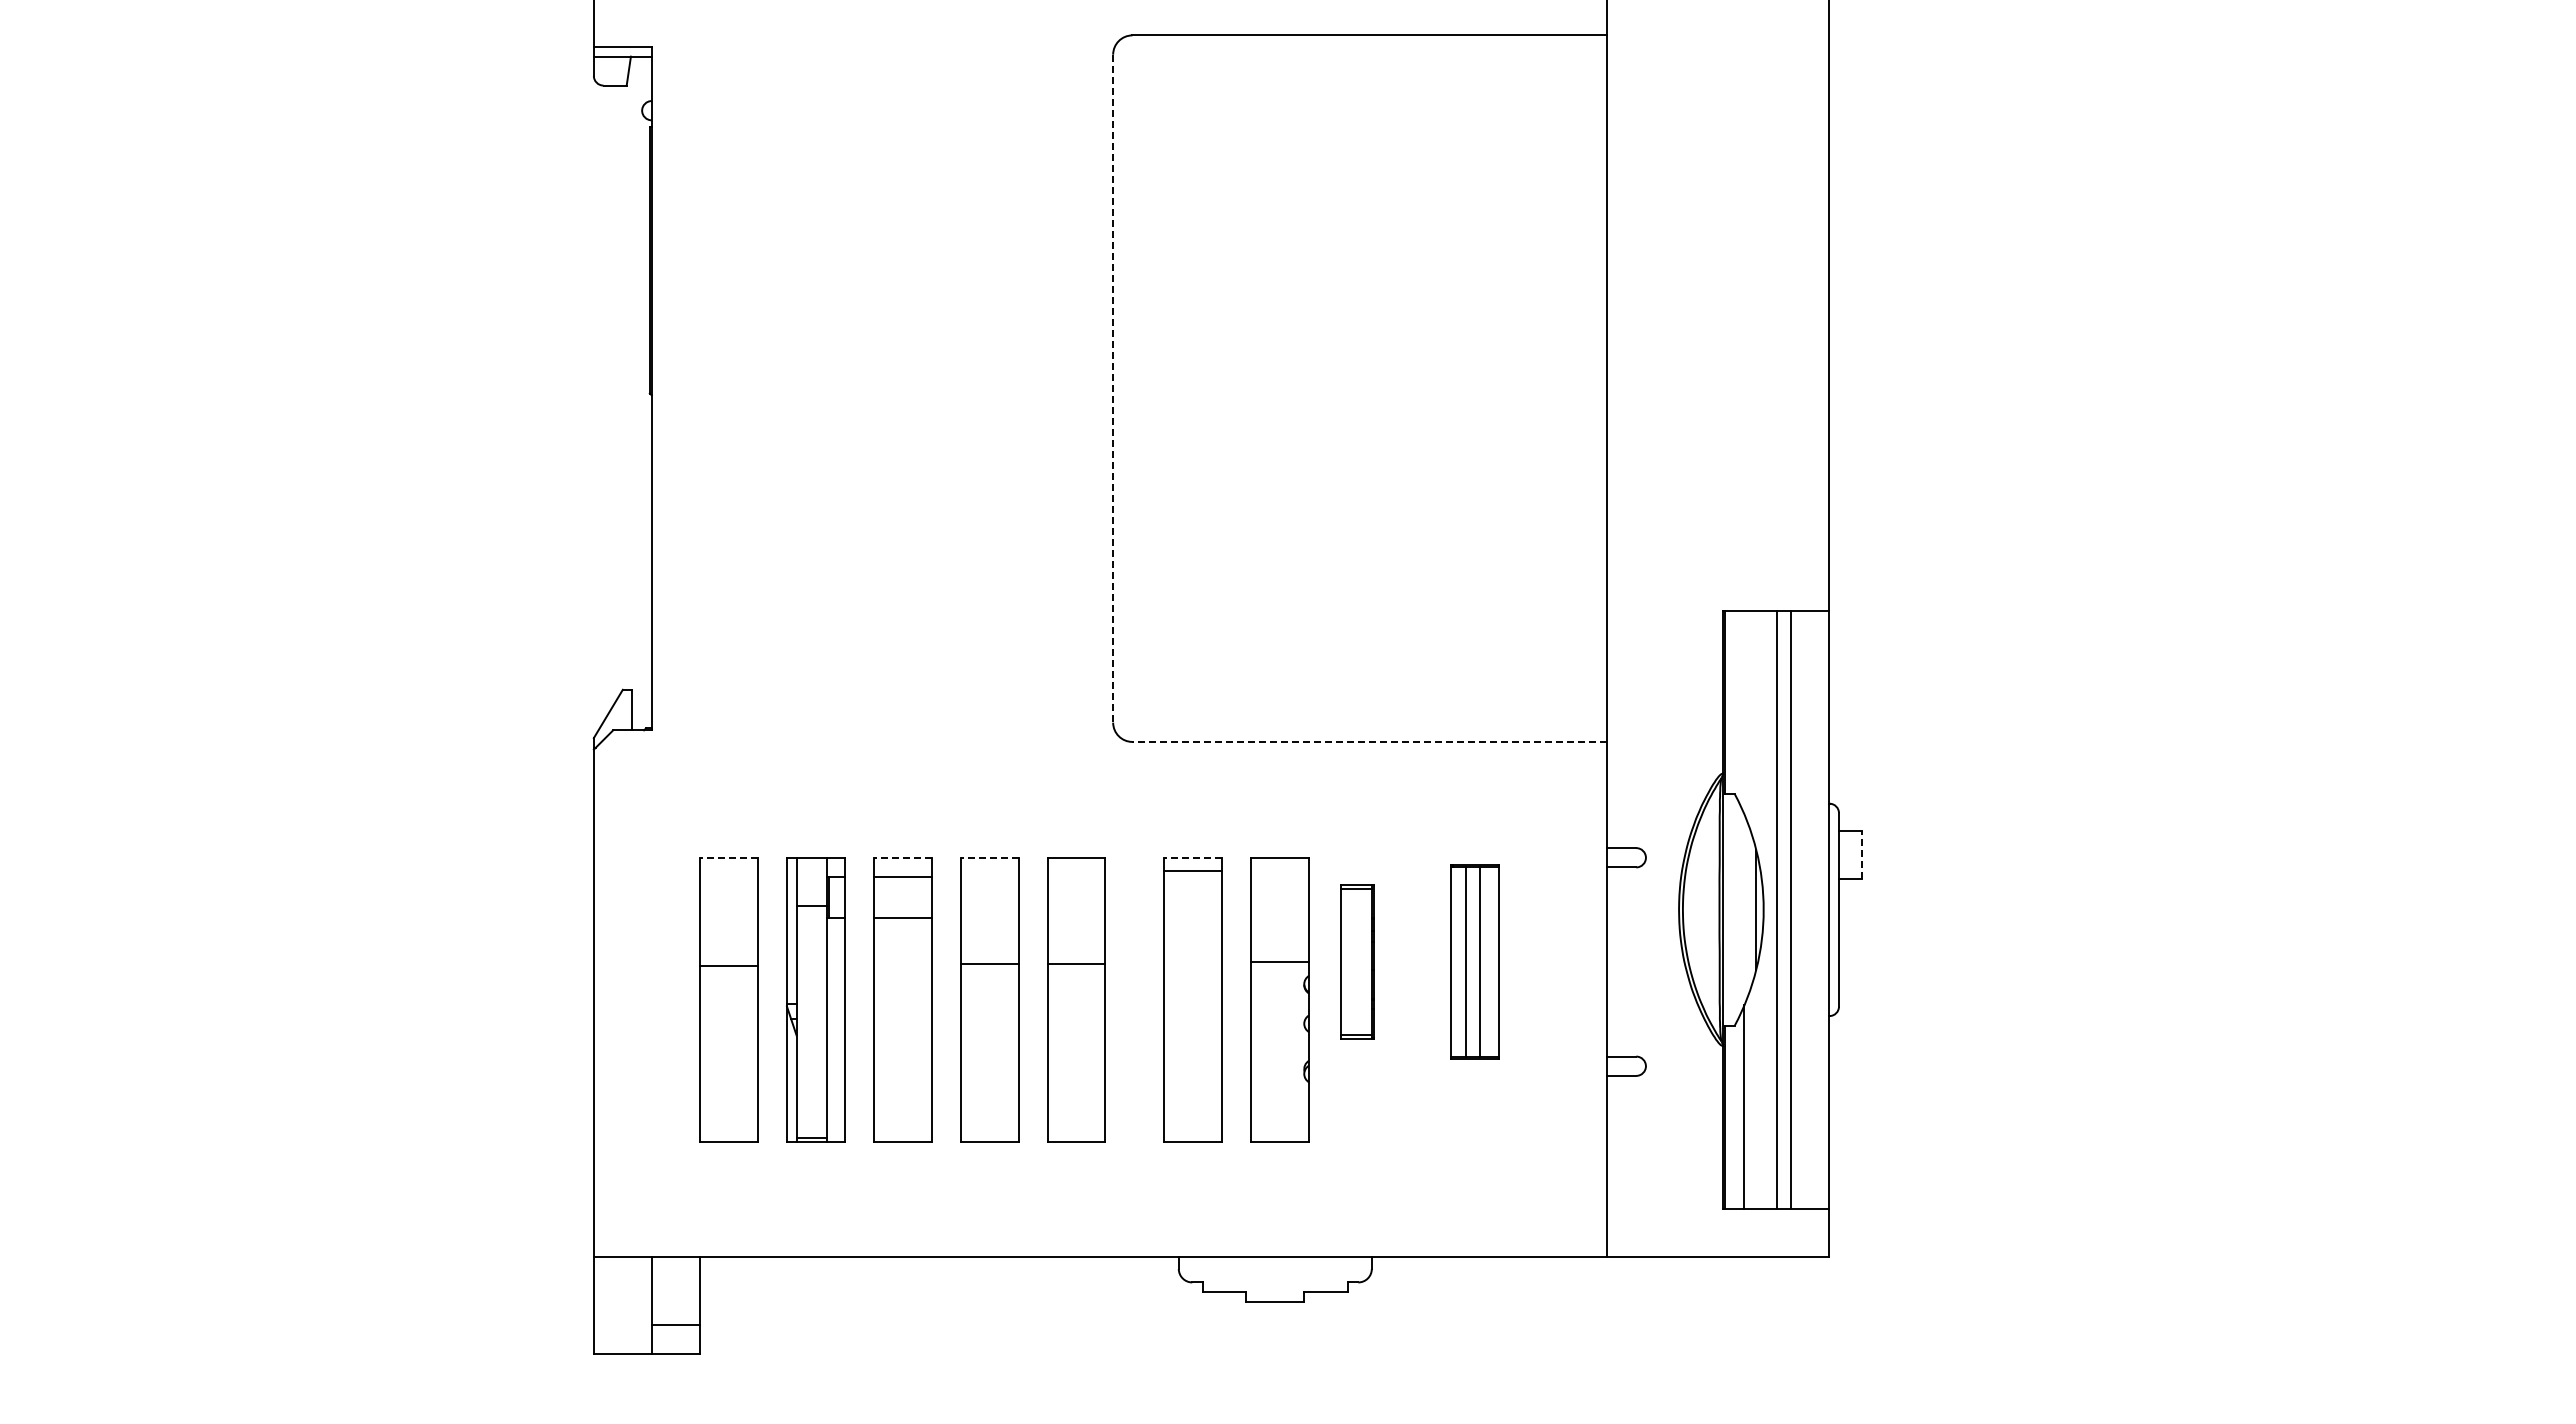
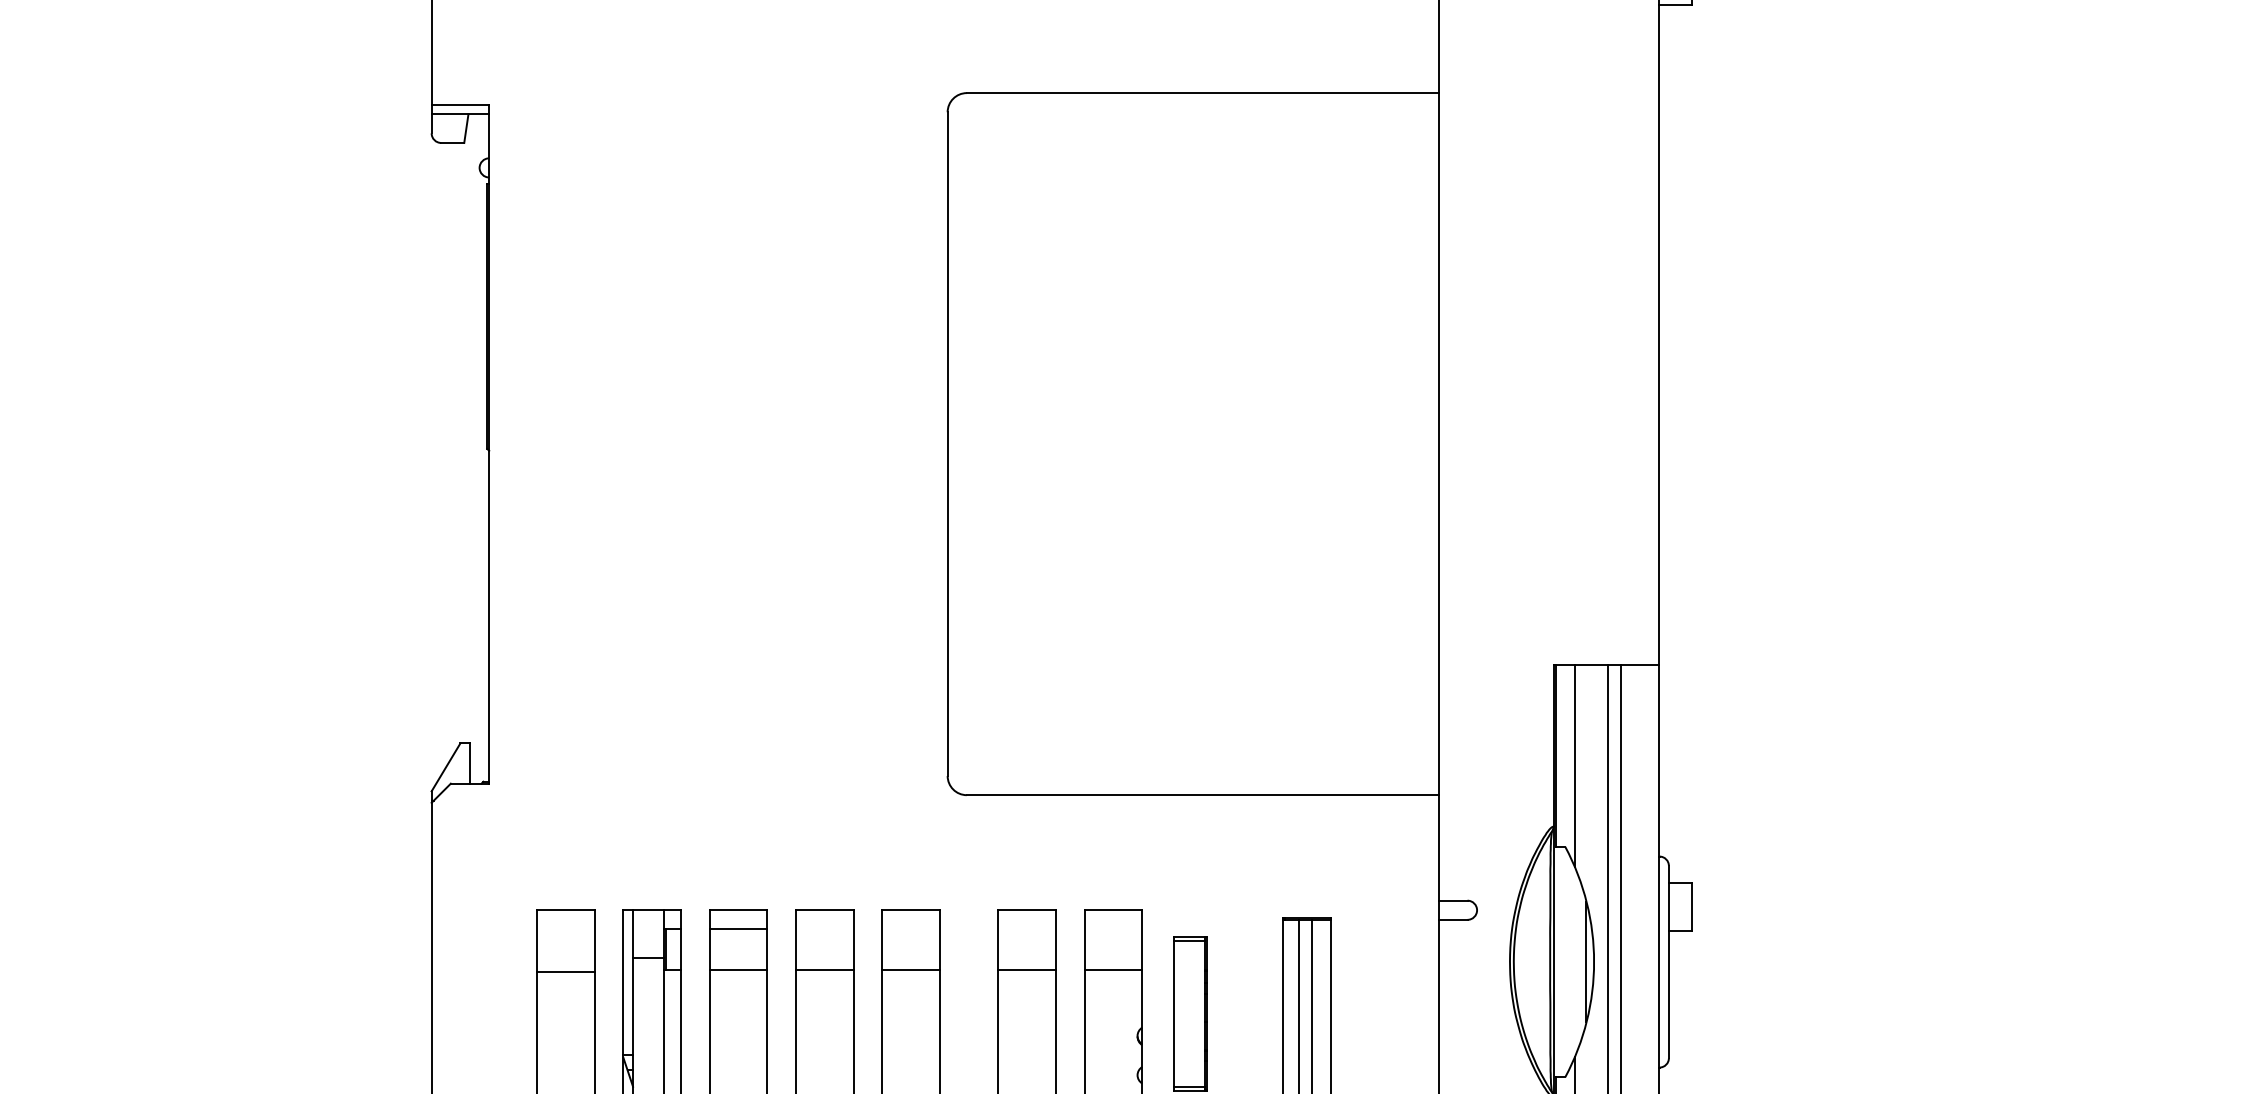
line: (1113, 388) -> (947, 443), dashed -> solid
line: (1744, 712) -> (1575, 765), added
line: (1369, 741) -> (1202, 794), dashed -> solid
line: (1862, 854) -> (1692, 907), dashed -> solid
line: (729, 857) -> (566, 910), dashed -> solid
line: (902, 857) -> (738, 910), dashed -> solid
line: (989, 857) -> (824, 910), dashed -> solid
line: (1193, 857) -> (1027, 910), dashed -> solid
line: (1193, 870) -> (1027, 969), moved
line: (1279, 961) -> (1112, 969), moved
line: (989, 963) -> (824, 969), moved
line: (1076, 963) -> (911, 969), moved
line: (728, 965) -> (565, 971), moved

